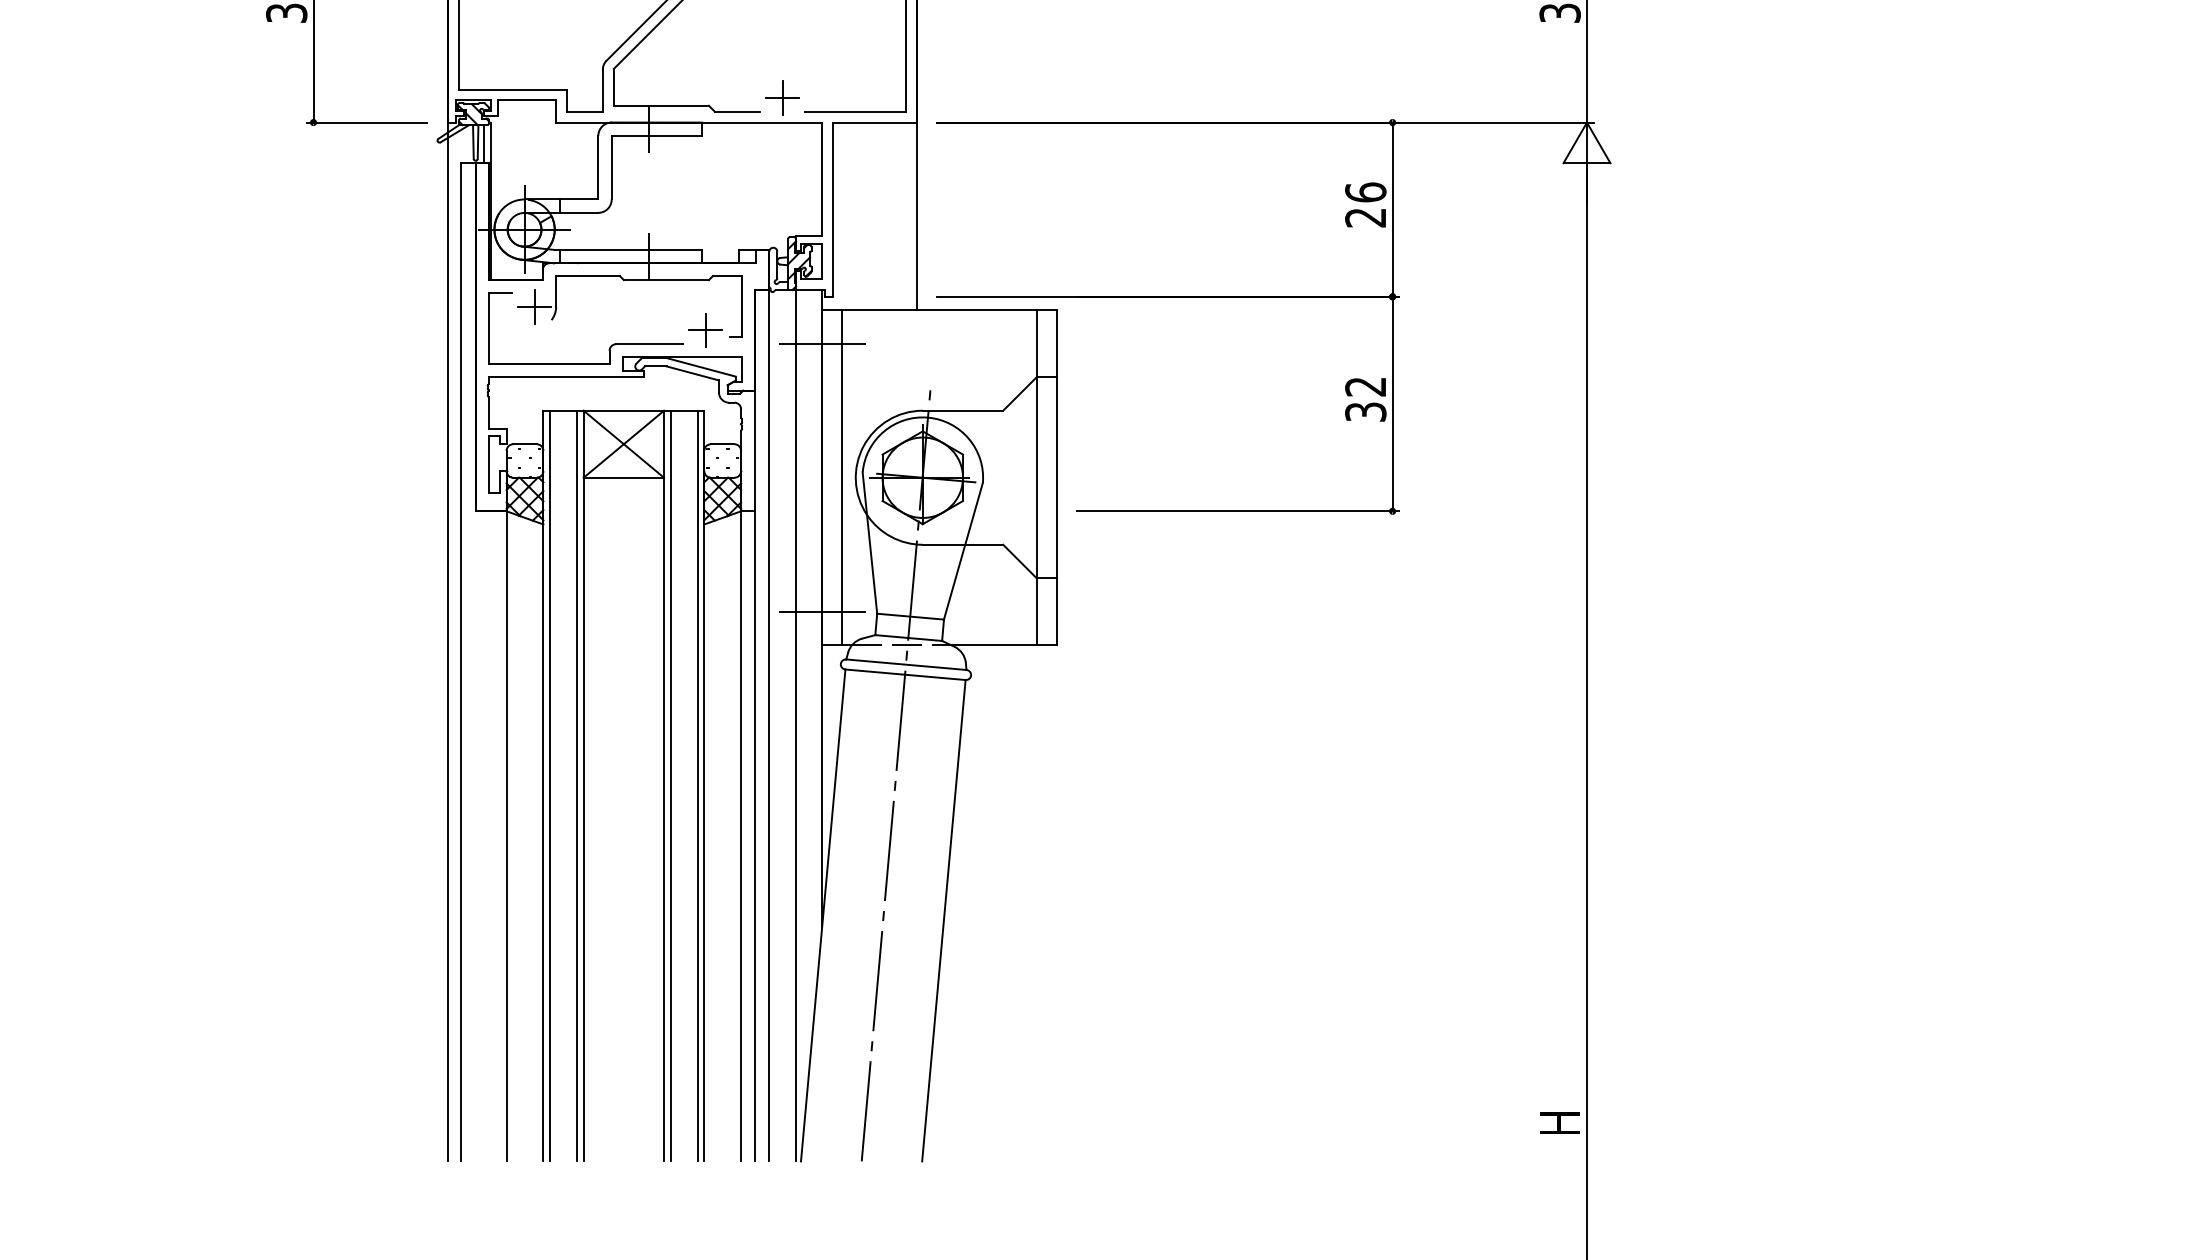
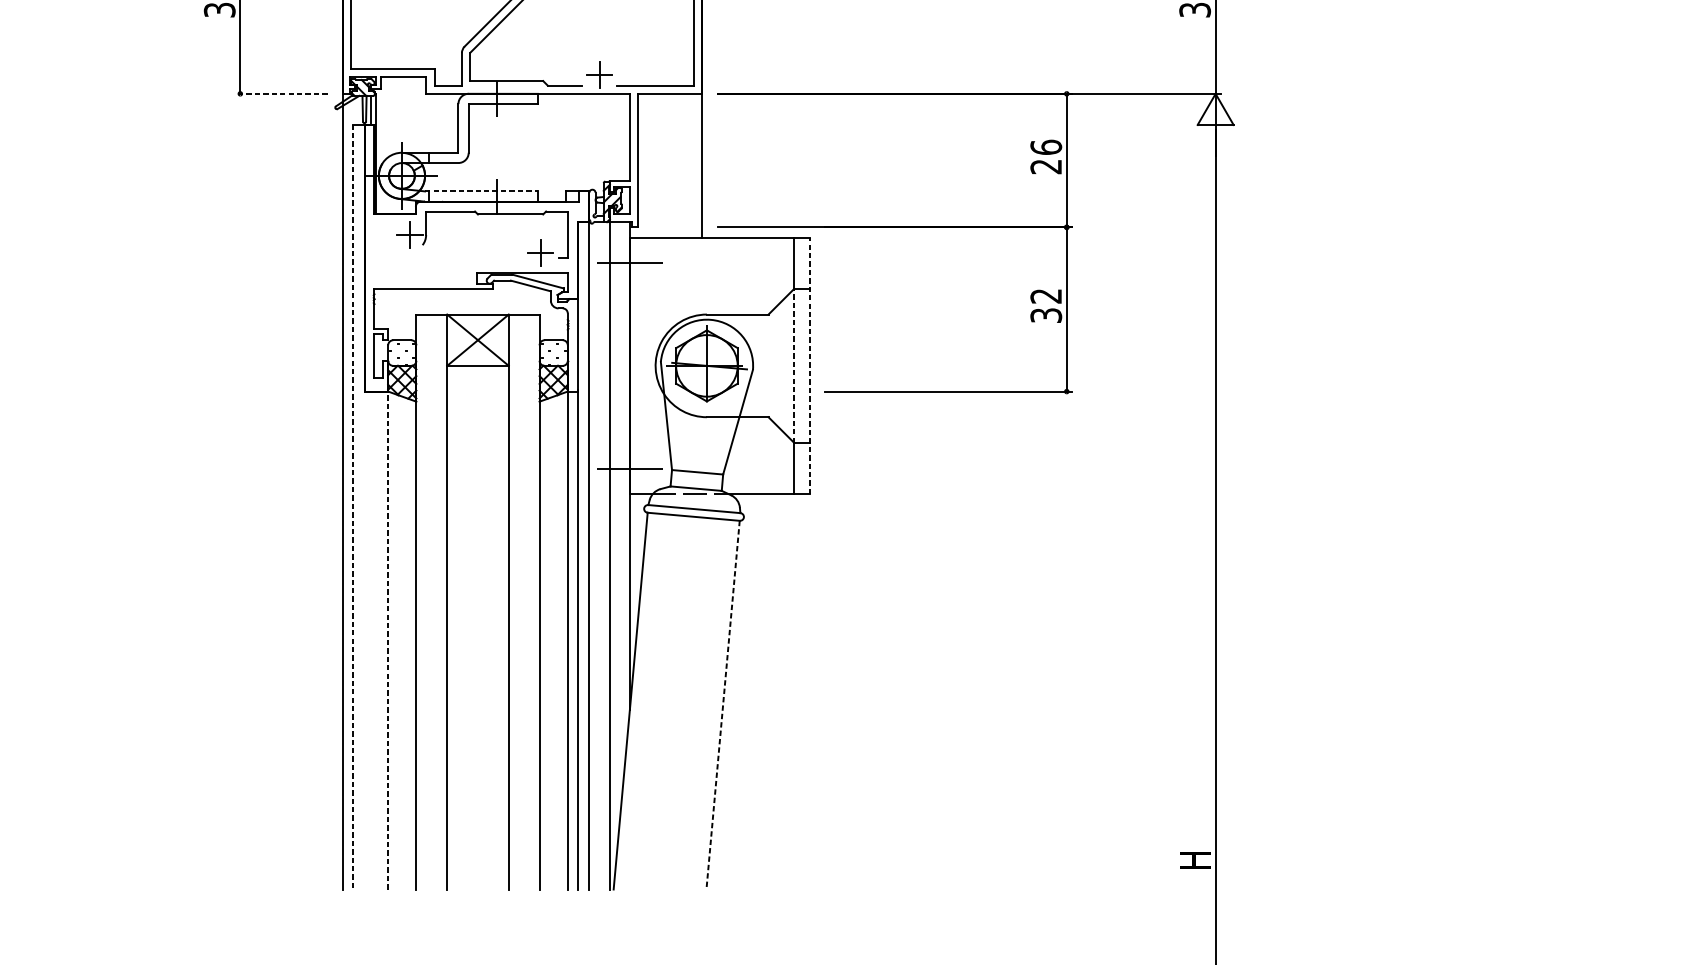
line: (366, 122) -> (280, 93), solid -> dashed
line: (628, 249) -> (481, 191), solid -> dashed
part: (610, 345) -> (467, 264), removed
line: (842, 477) -> (645, 365), removed
line: (1036, 477) -> (794, 365), solid -> dashed
line: (1056, 477) -> (809, 365), solid -> dashed
line: (460, 662) -> (352, 507), solid -> dashed
line: (895, 772) -> (686, 591), removed
line: (550, 785) -> (421, 601), removed
line: (576, 785) -> (441, 601), removed
line: (670, 785) -> (513, 601), removed
line: (697, 785) -> (534, 601), removed
line: (506, 835) -> (388, 639), solid -> dashed
line: (943, 920) -> (722, 704), solid -> dashed

